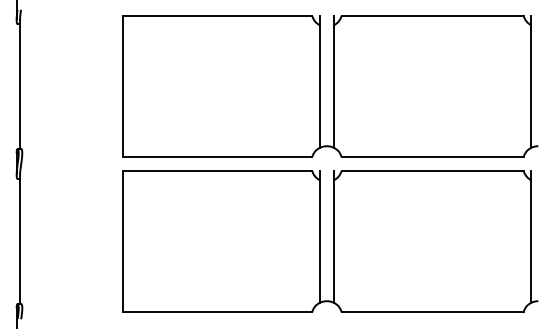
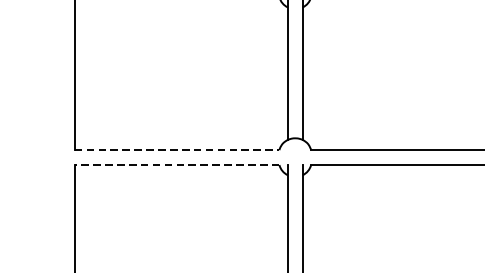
line: (217, 157) -> (176, 150), solid -> dashed
line: (217, 170) -> (176, 164), solid -> dashed

